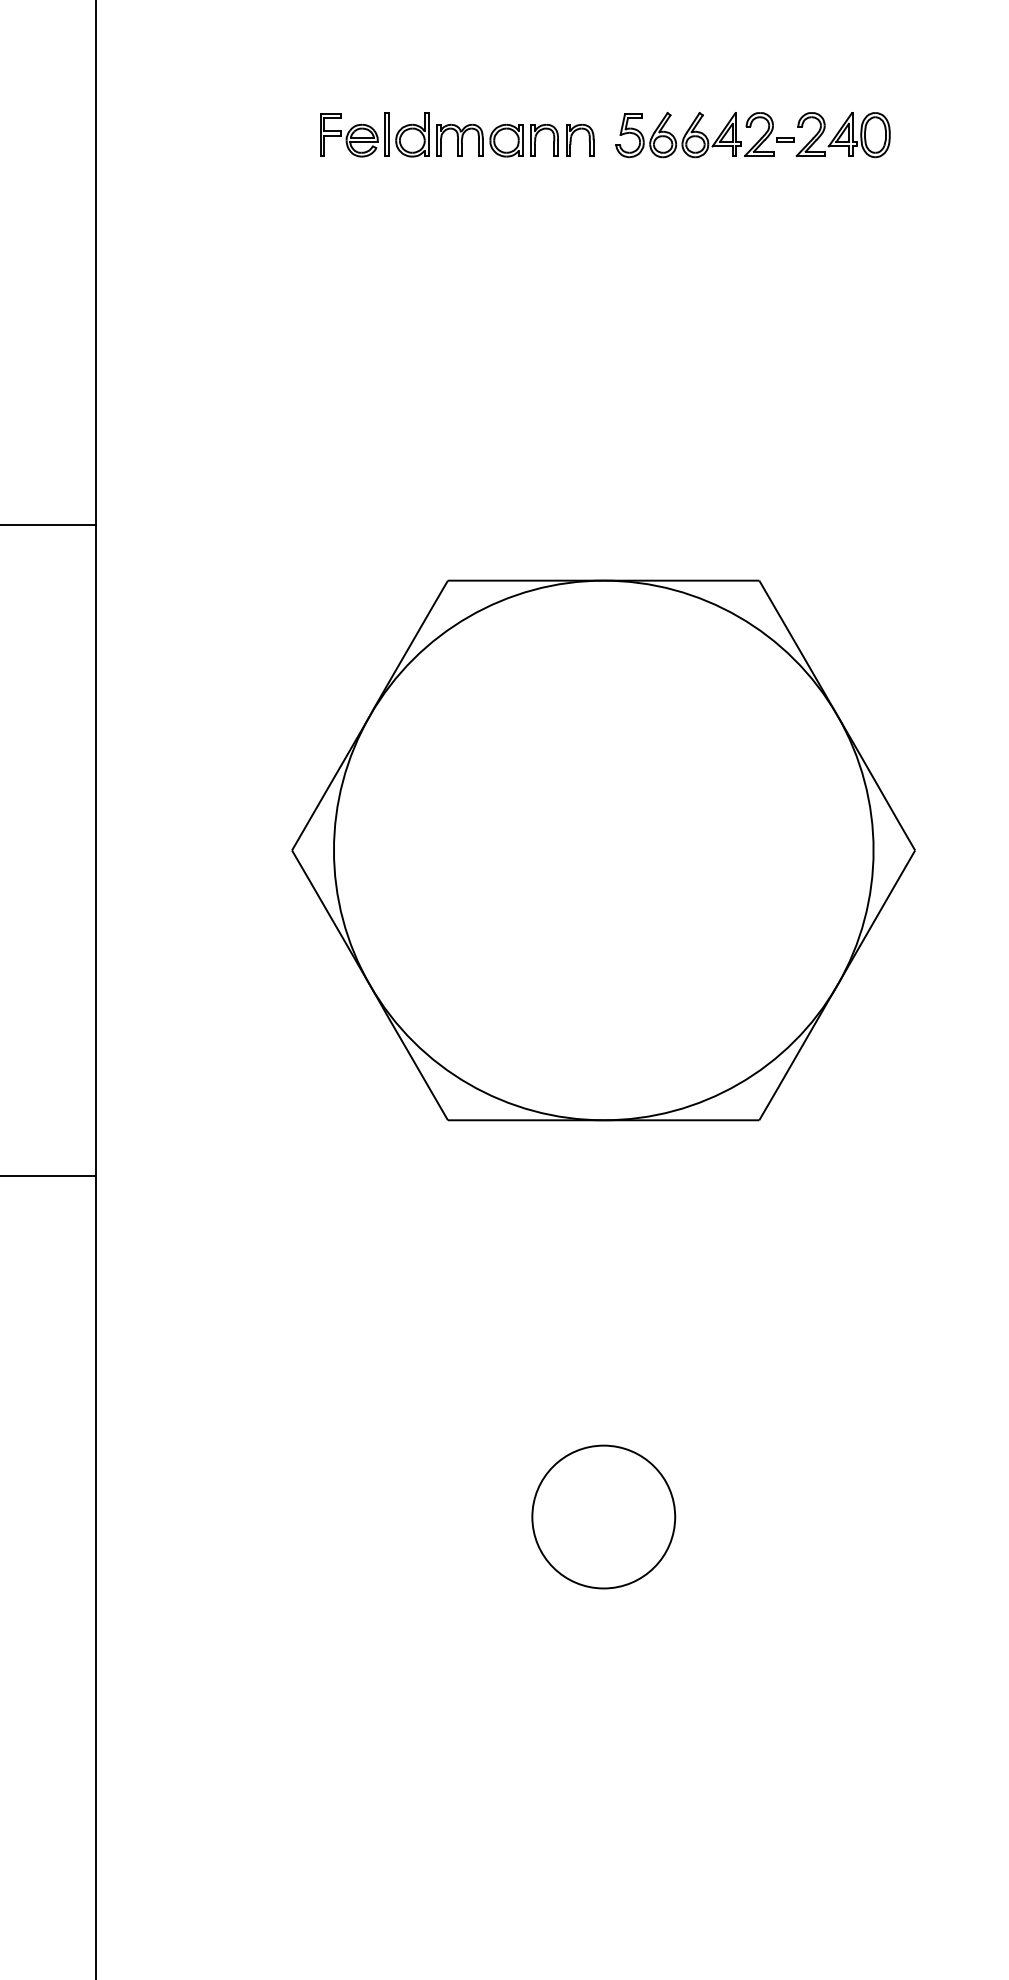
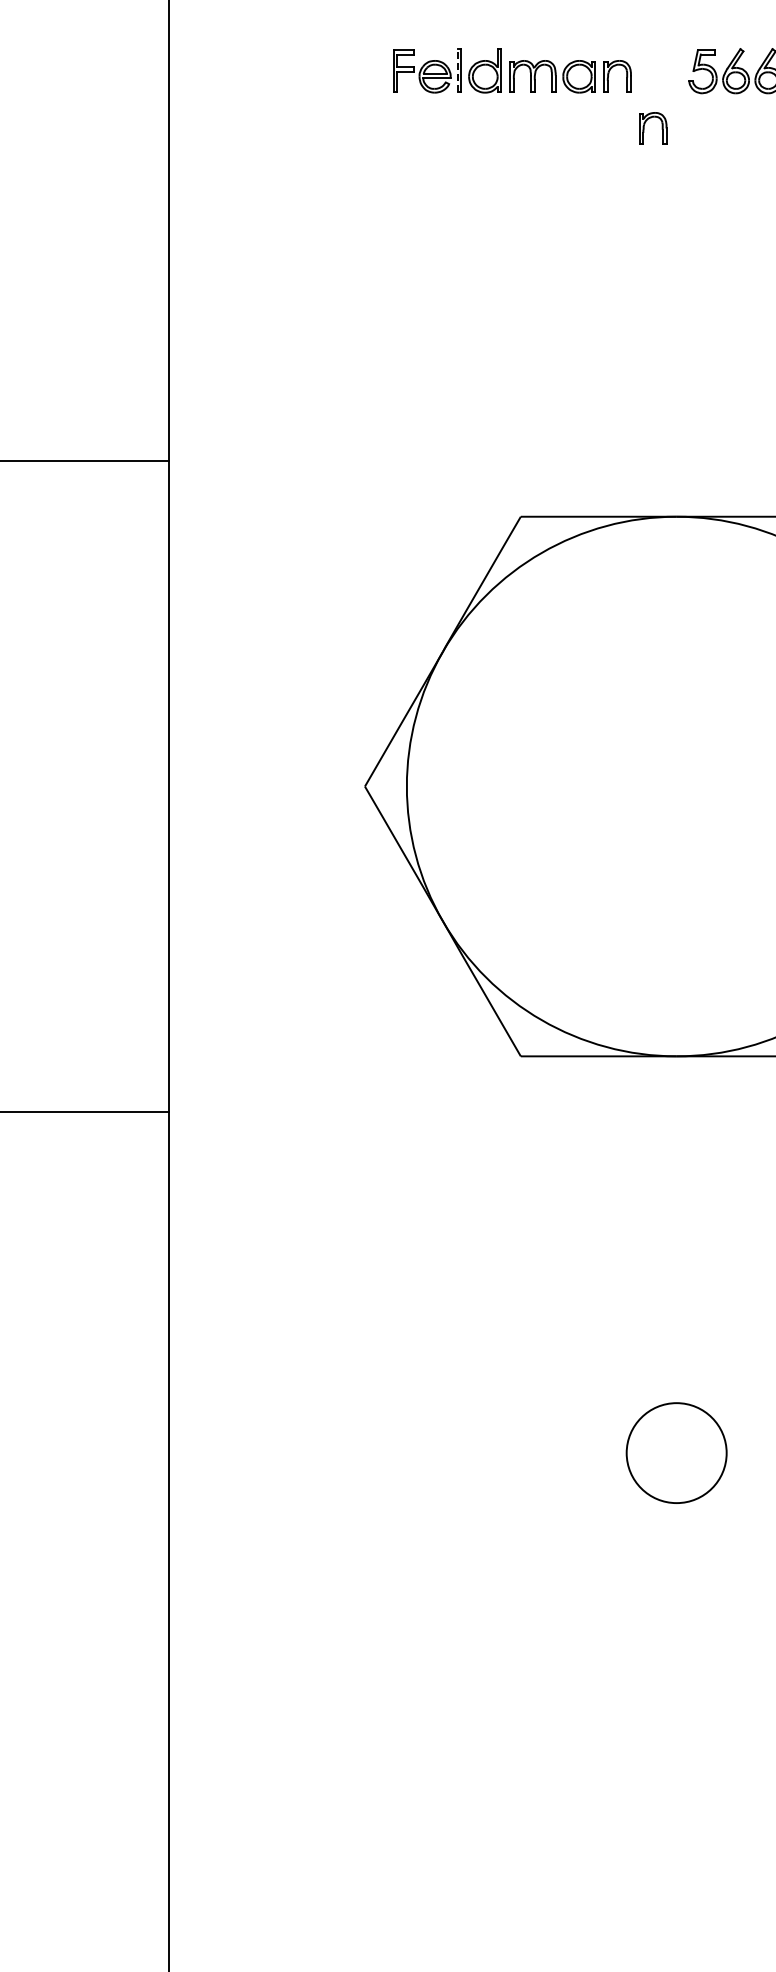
line: (384, 134) -> (457, 70), solid -> dashed
part: (588, 139) -> (661, 127), moved
circle: (603, 1516) -> (676, 1452), size x0.7

